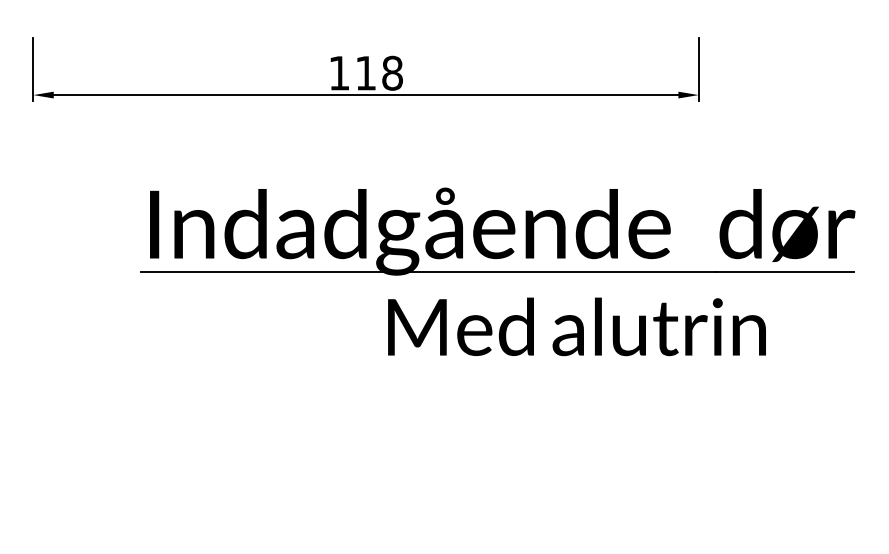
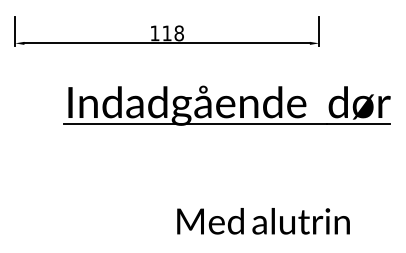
text: (576, 327) -> (263, 221), moved

